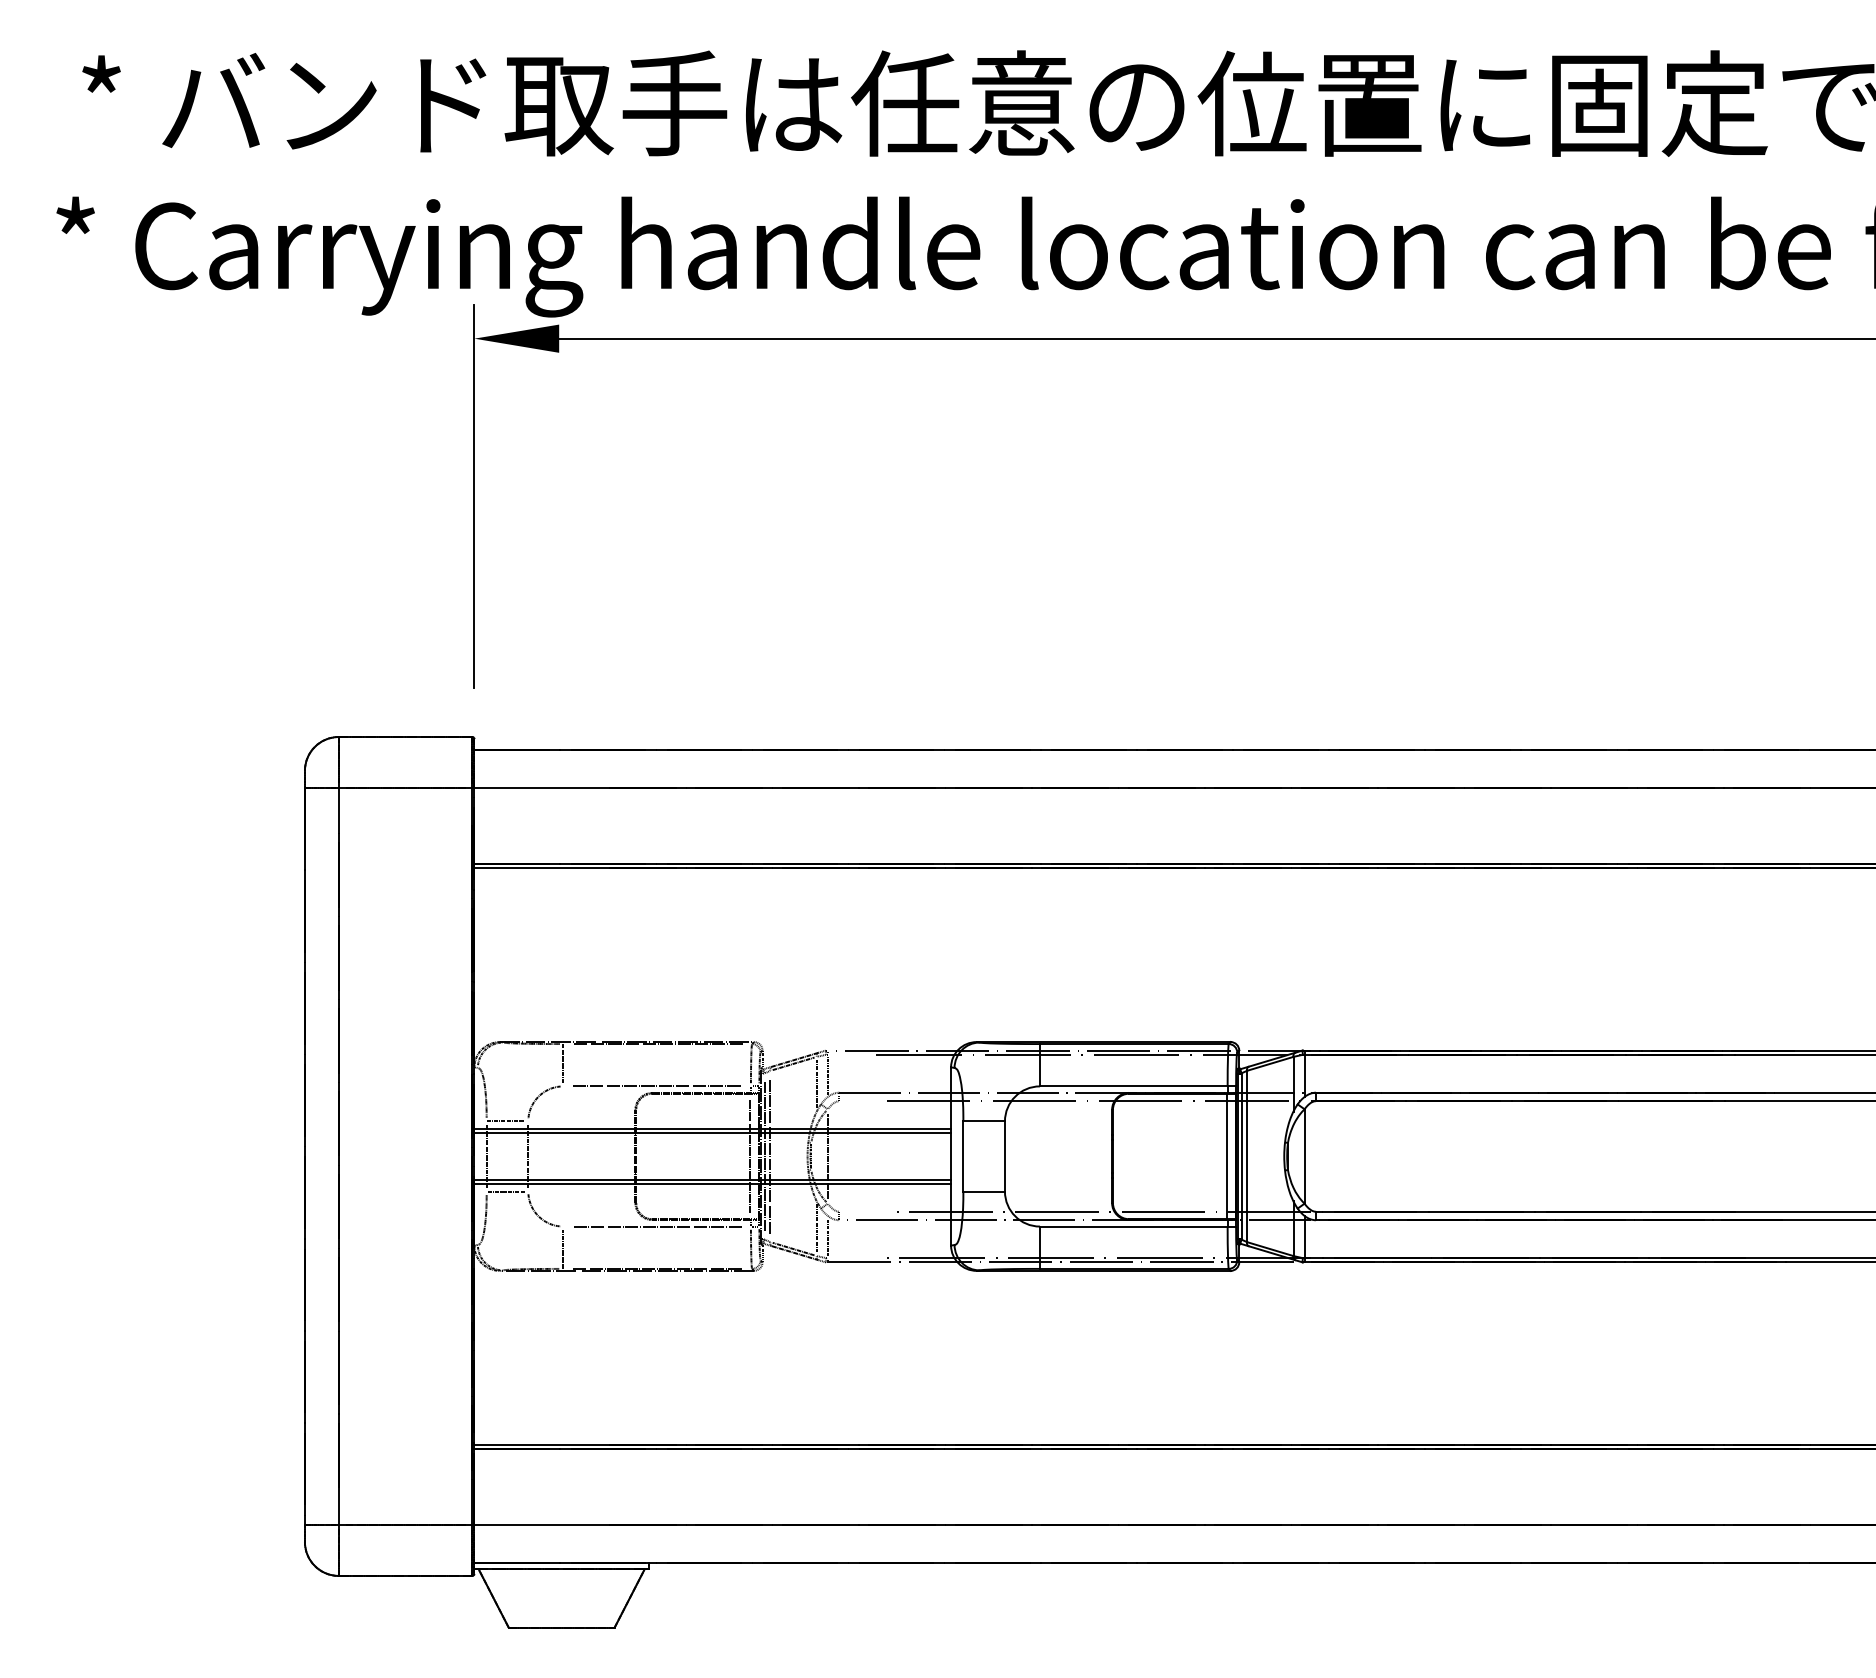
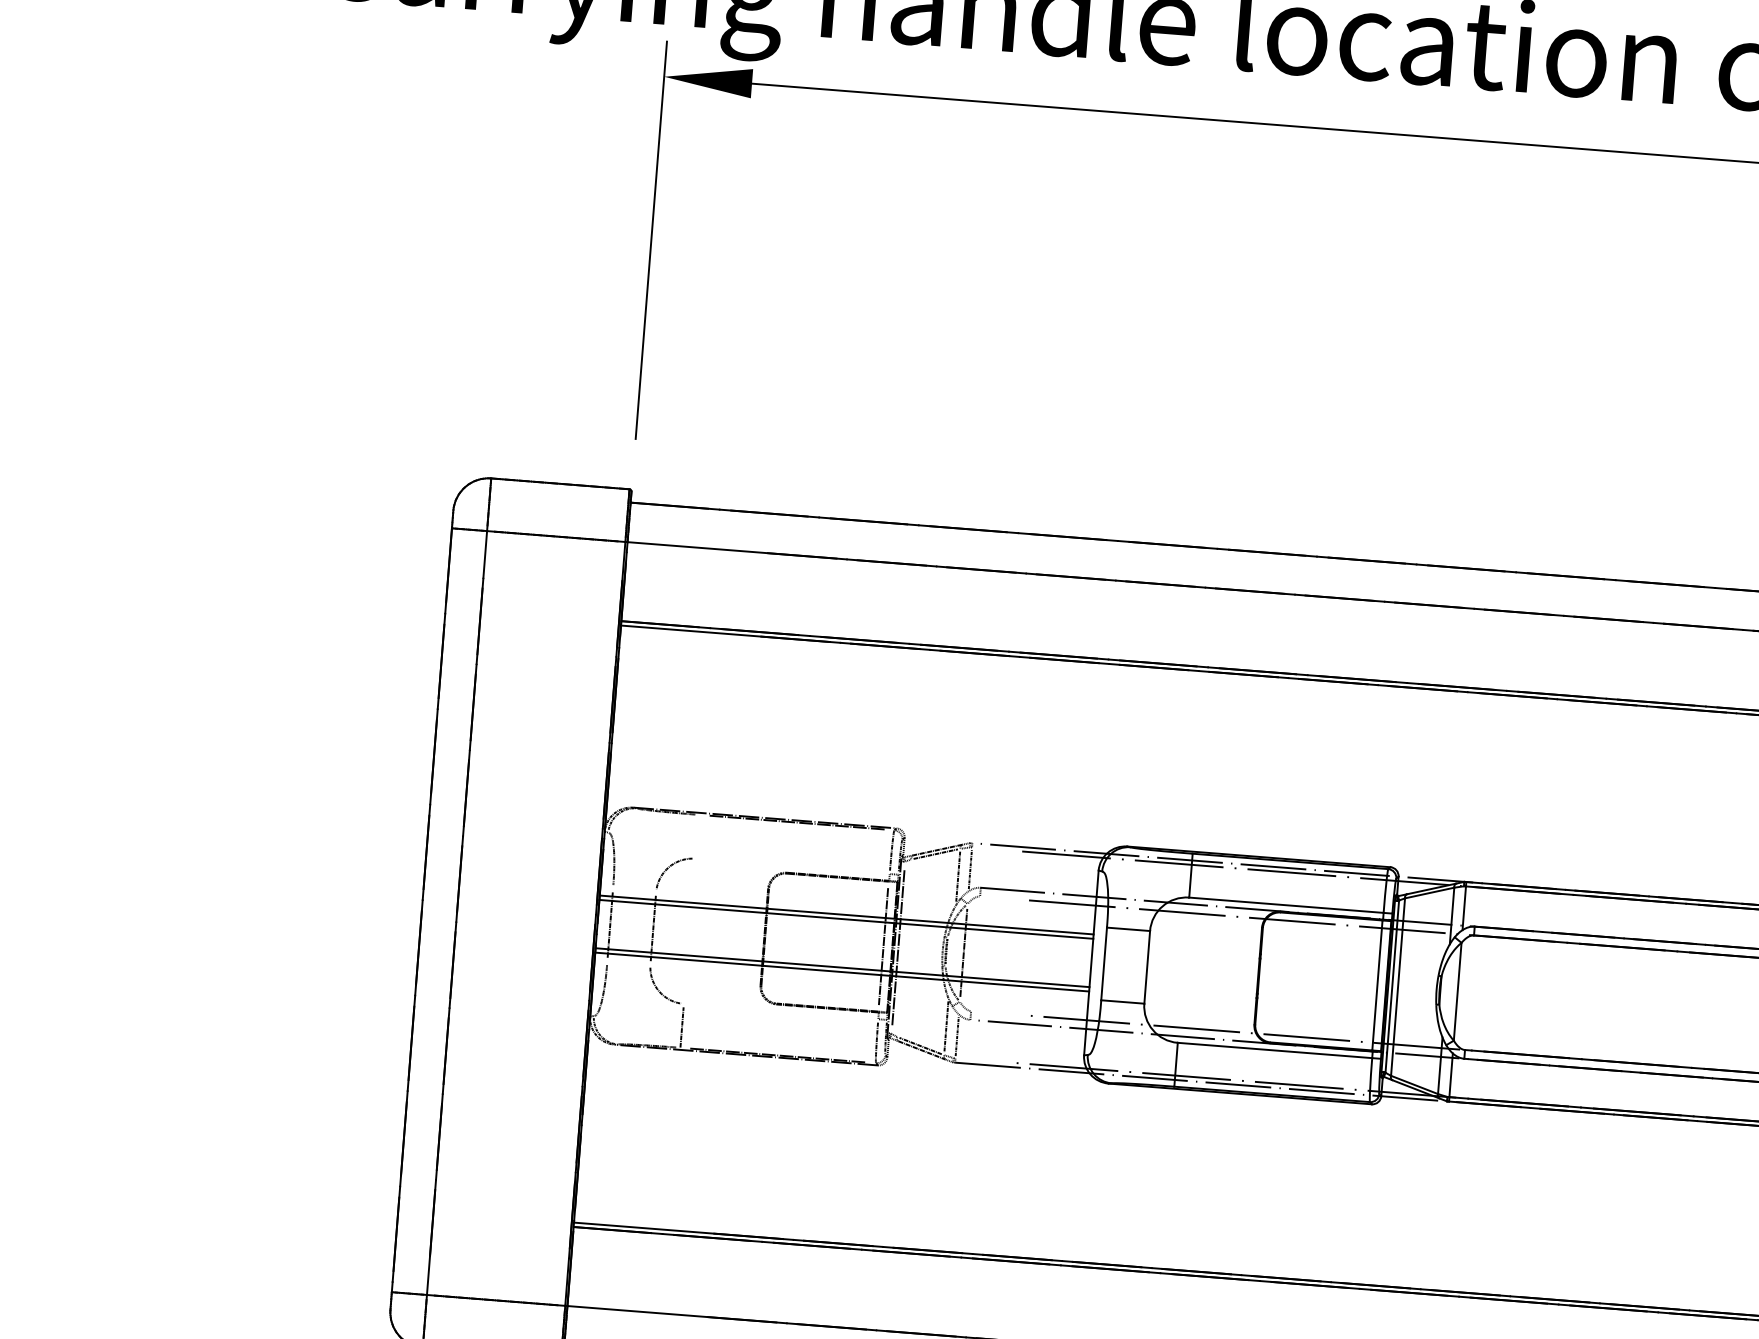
line: (563, 1063) -> (697, 835), removed
line: (656, 1086) -> (791, 866), removed
line: (506, 1121) -> (633, 890), removed
line: (770, 1156) -> (904, 948), removed
line: (506, 1191) -> (627, 962), removed
line: (656, 1226) -> (780, 1011), removed

